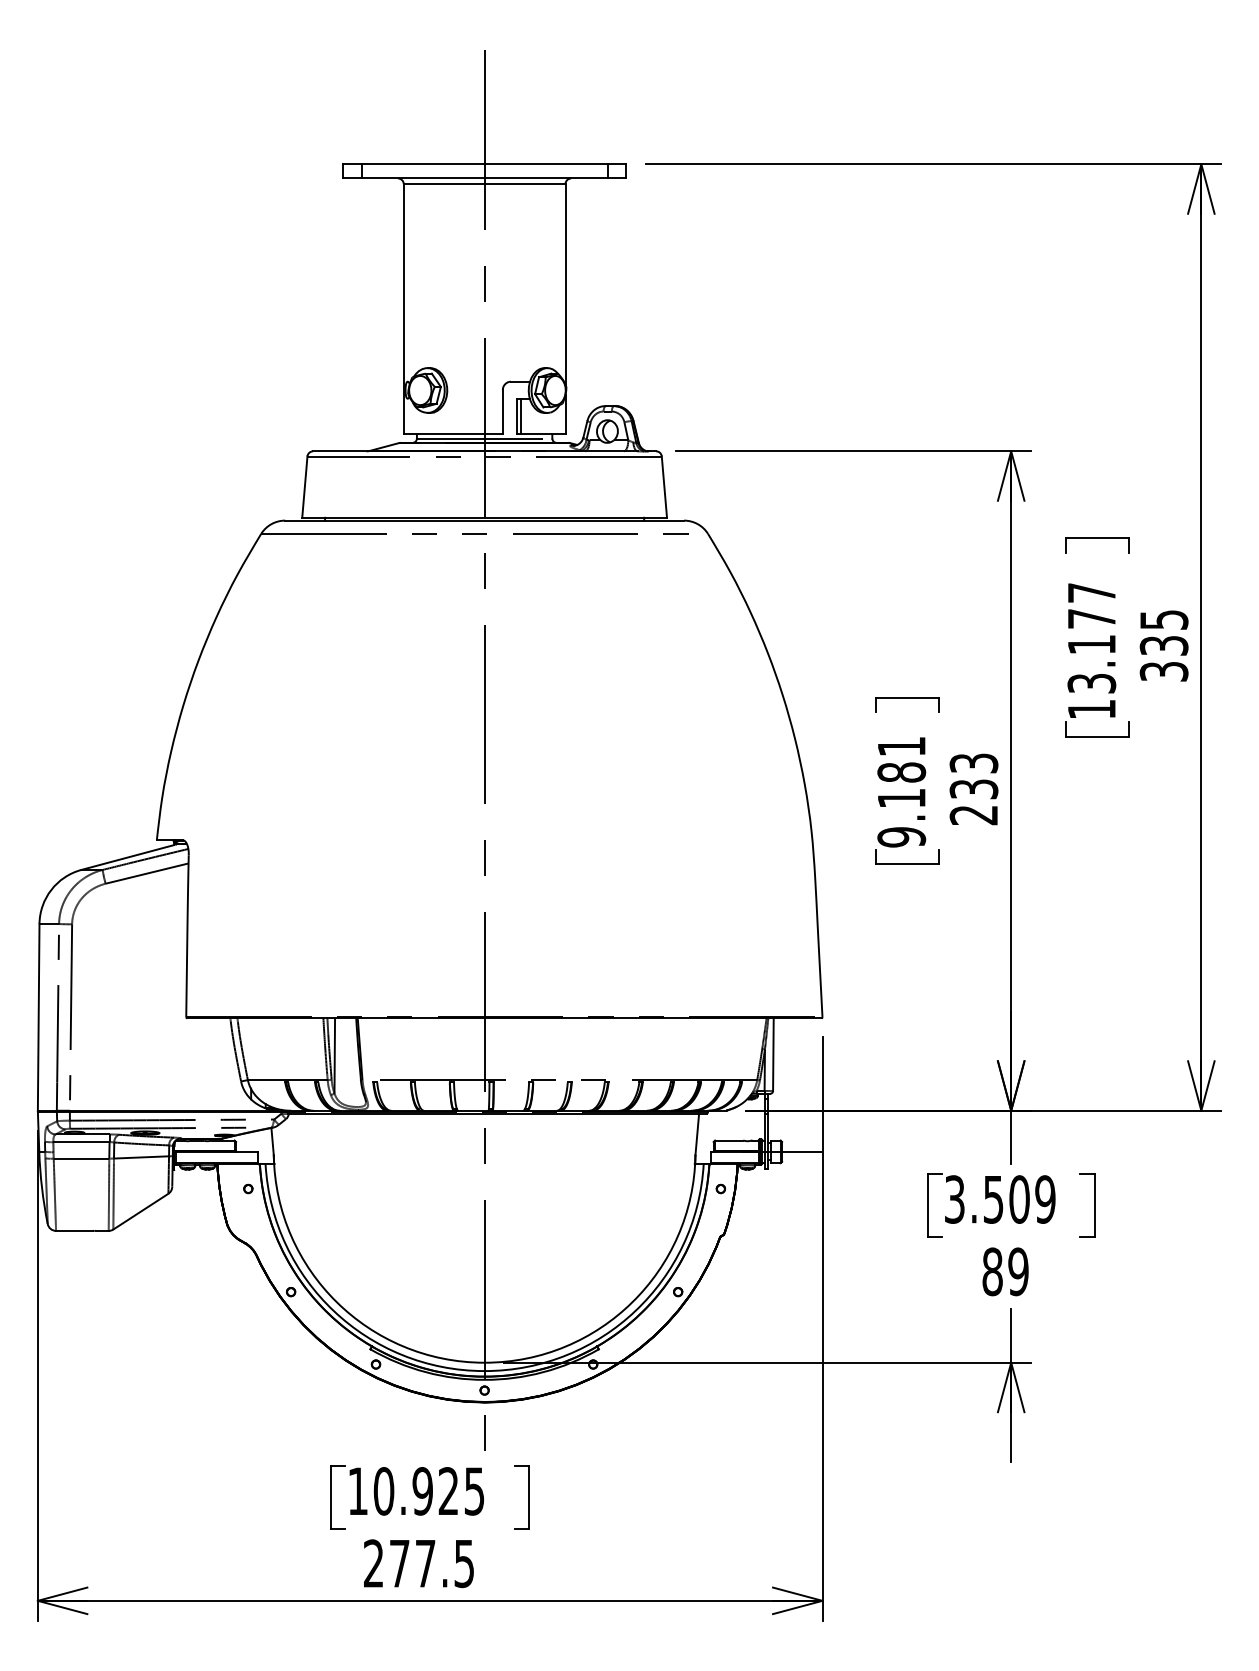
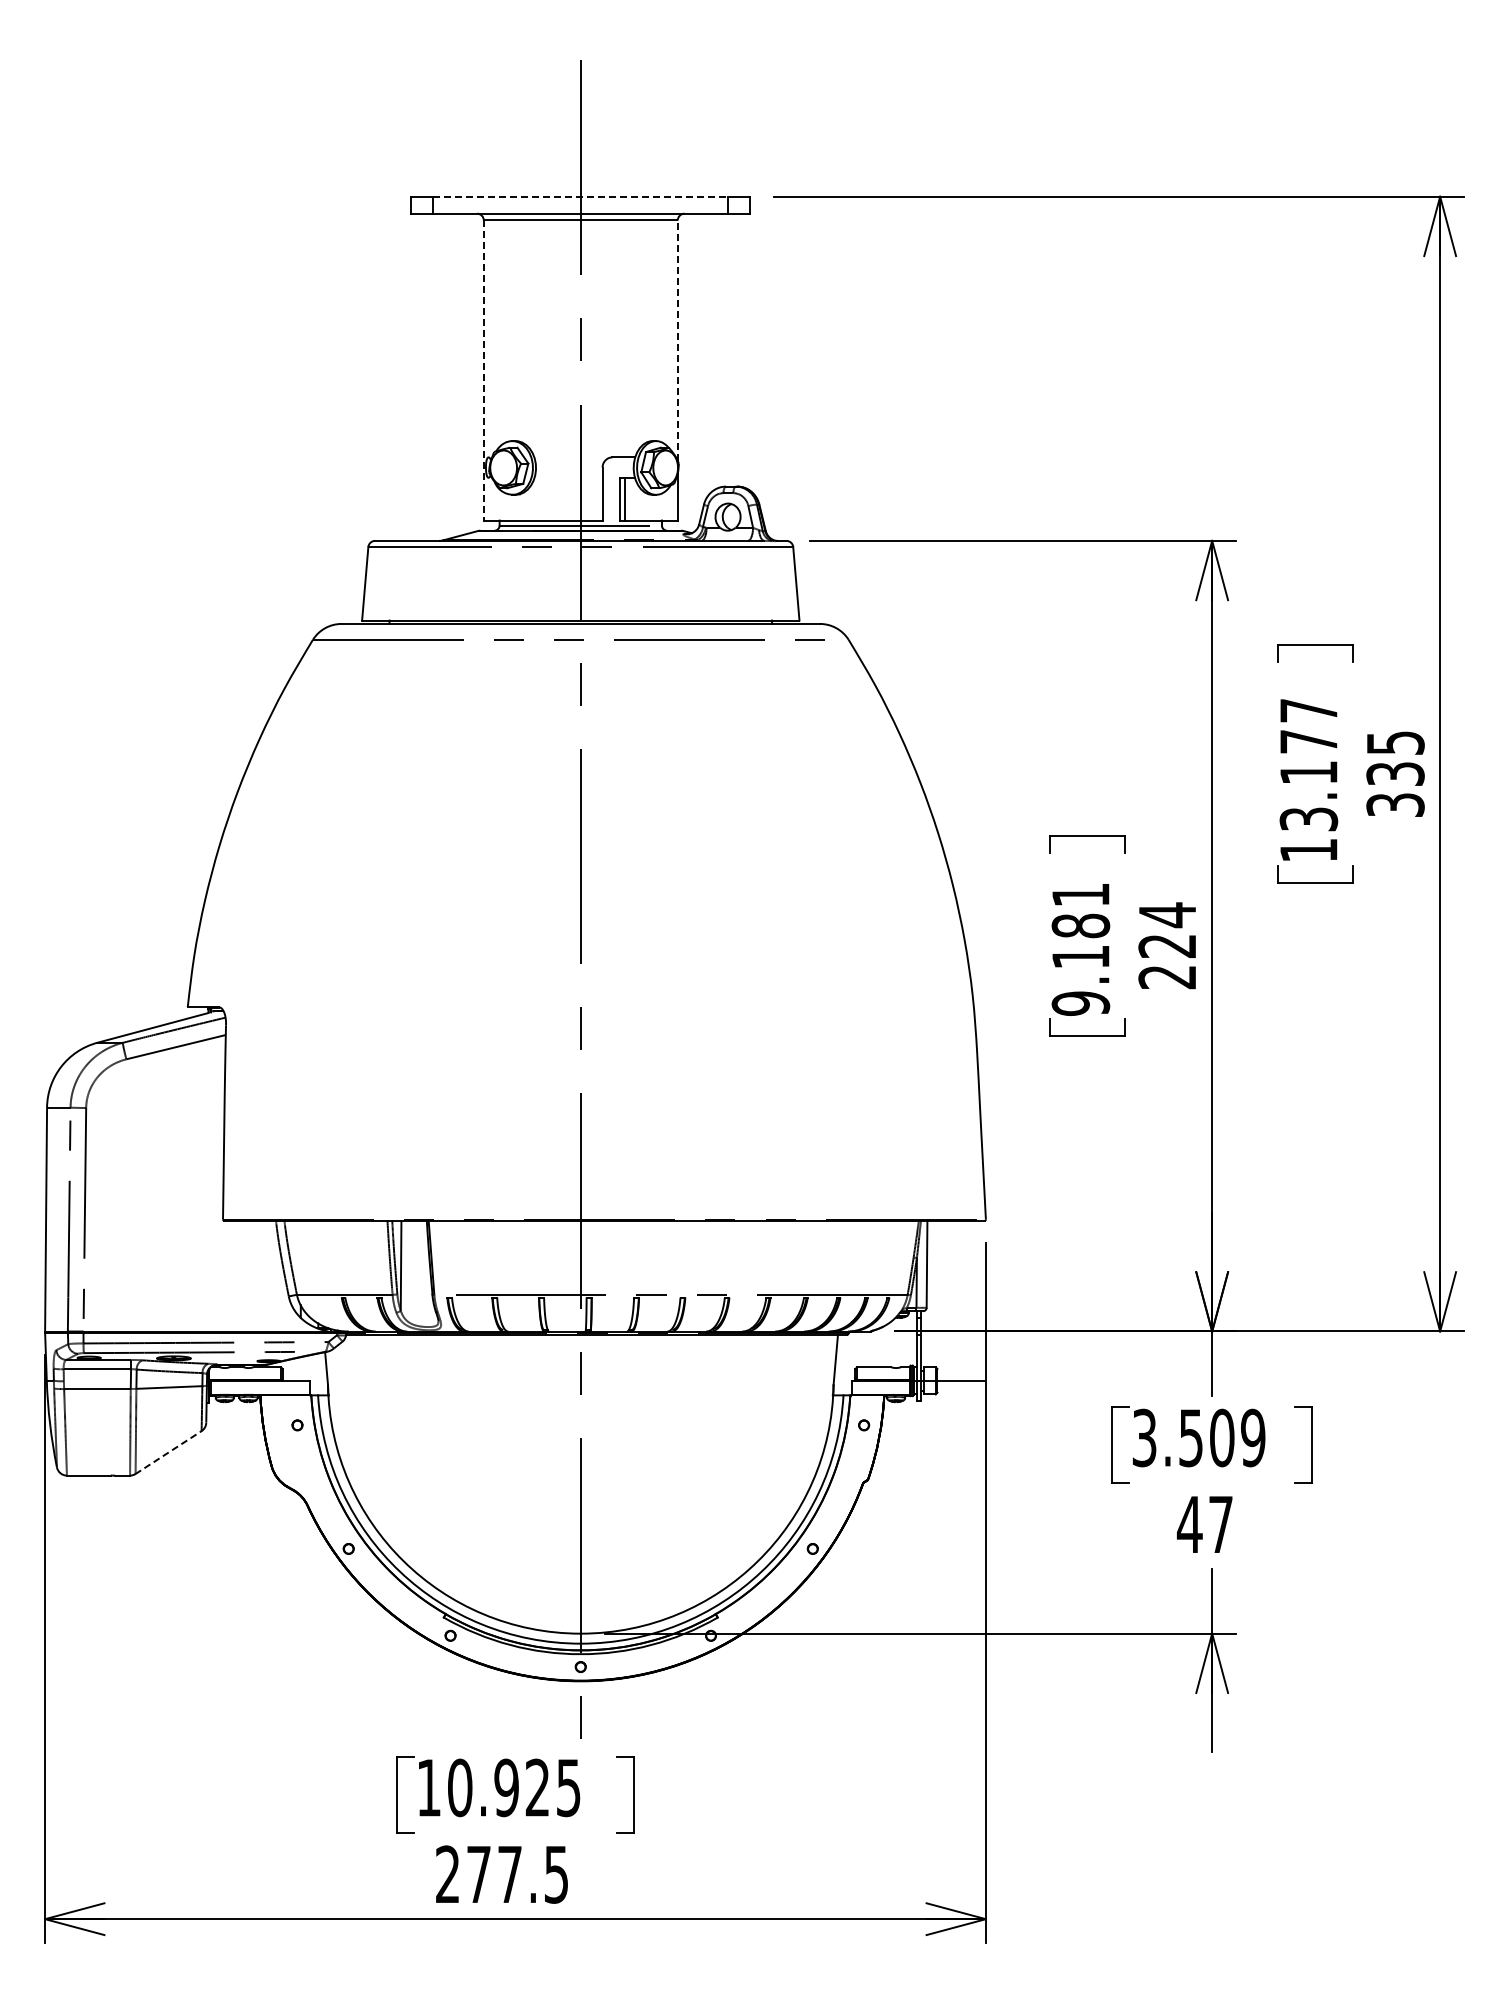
line: (485, 164) -> (581, 196), solid -> dashed
line: (565, 284) -> (677, 340), solid -> dashed
line: (403, 310) -> (483, 371), solid -> dashed
text: (973, 776) -> (1167, 930), 233 -> 224
line: (140, 1211) -> (168, 1452), solid -> dashed
text: (1004, 1271) -> (1204, 1524), 89 -> 47

